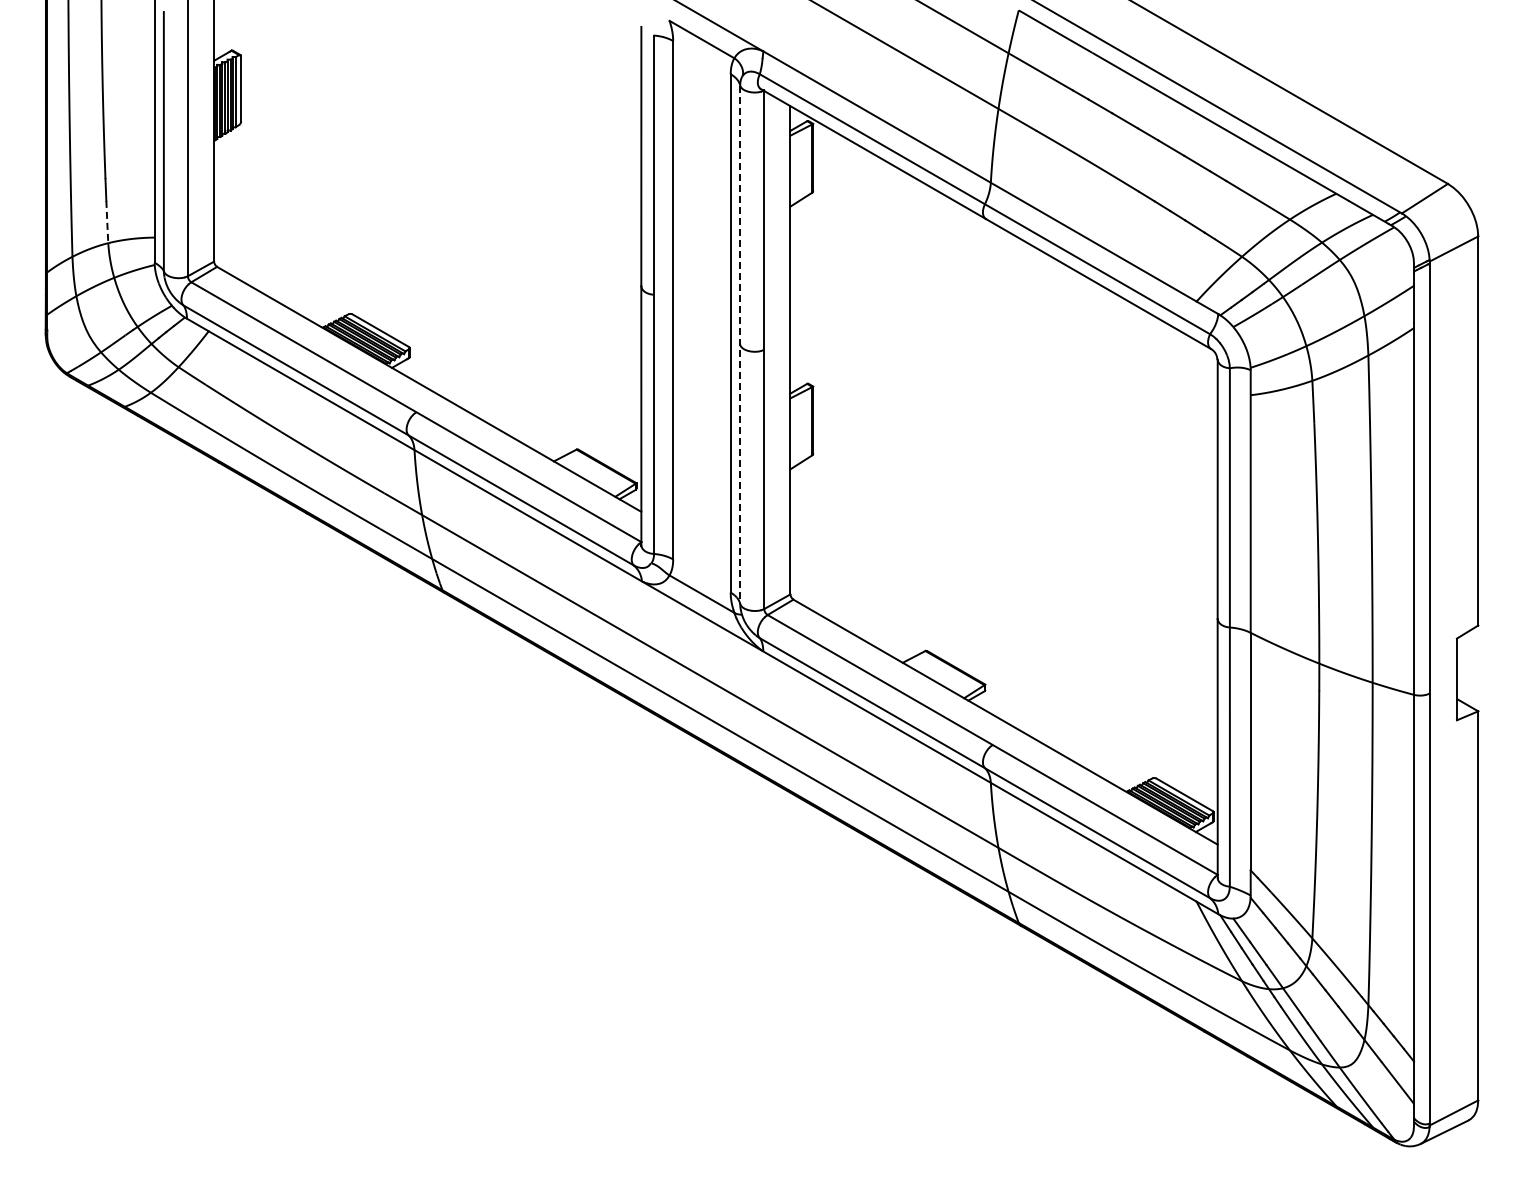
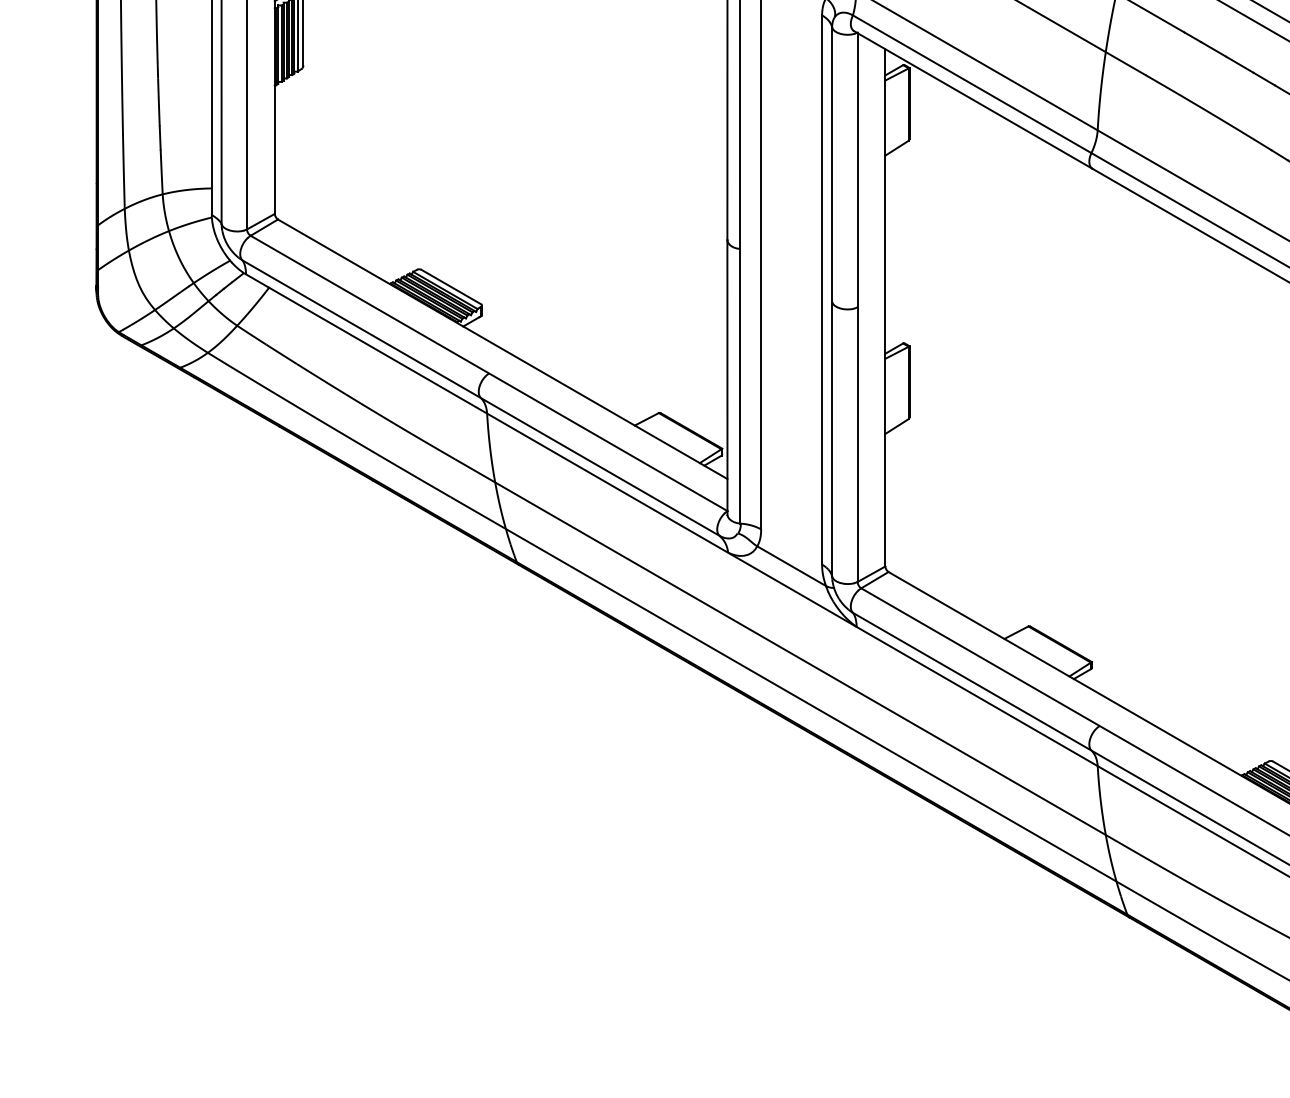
line: (107, 222) -> (161, 172), dashed -> solid
line: (740, 345) -> (832, 302), dashed -> solid

